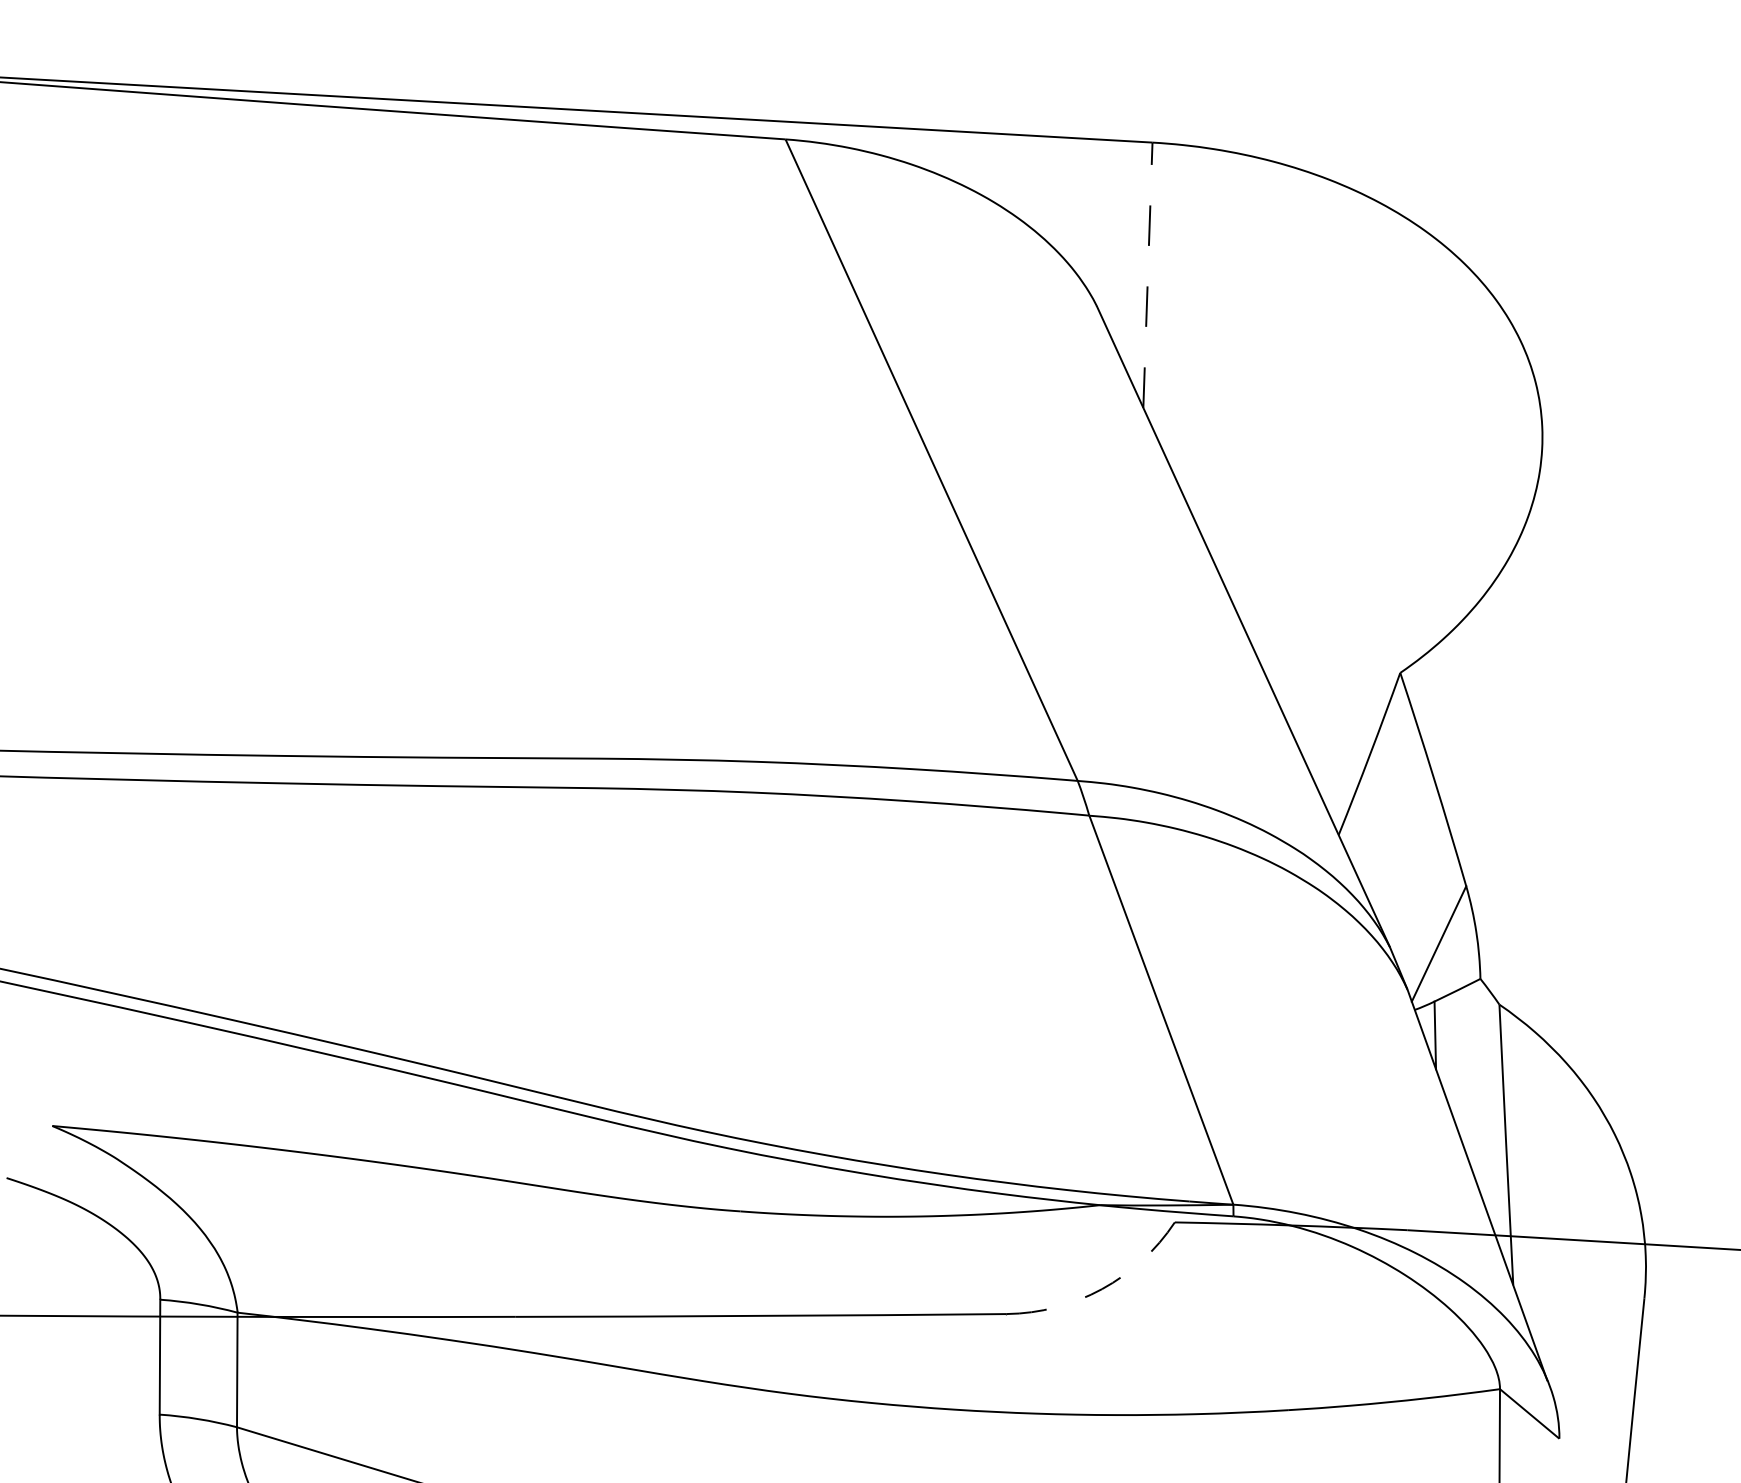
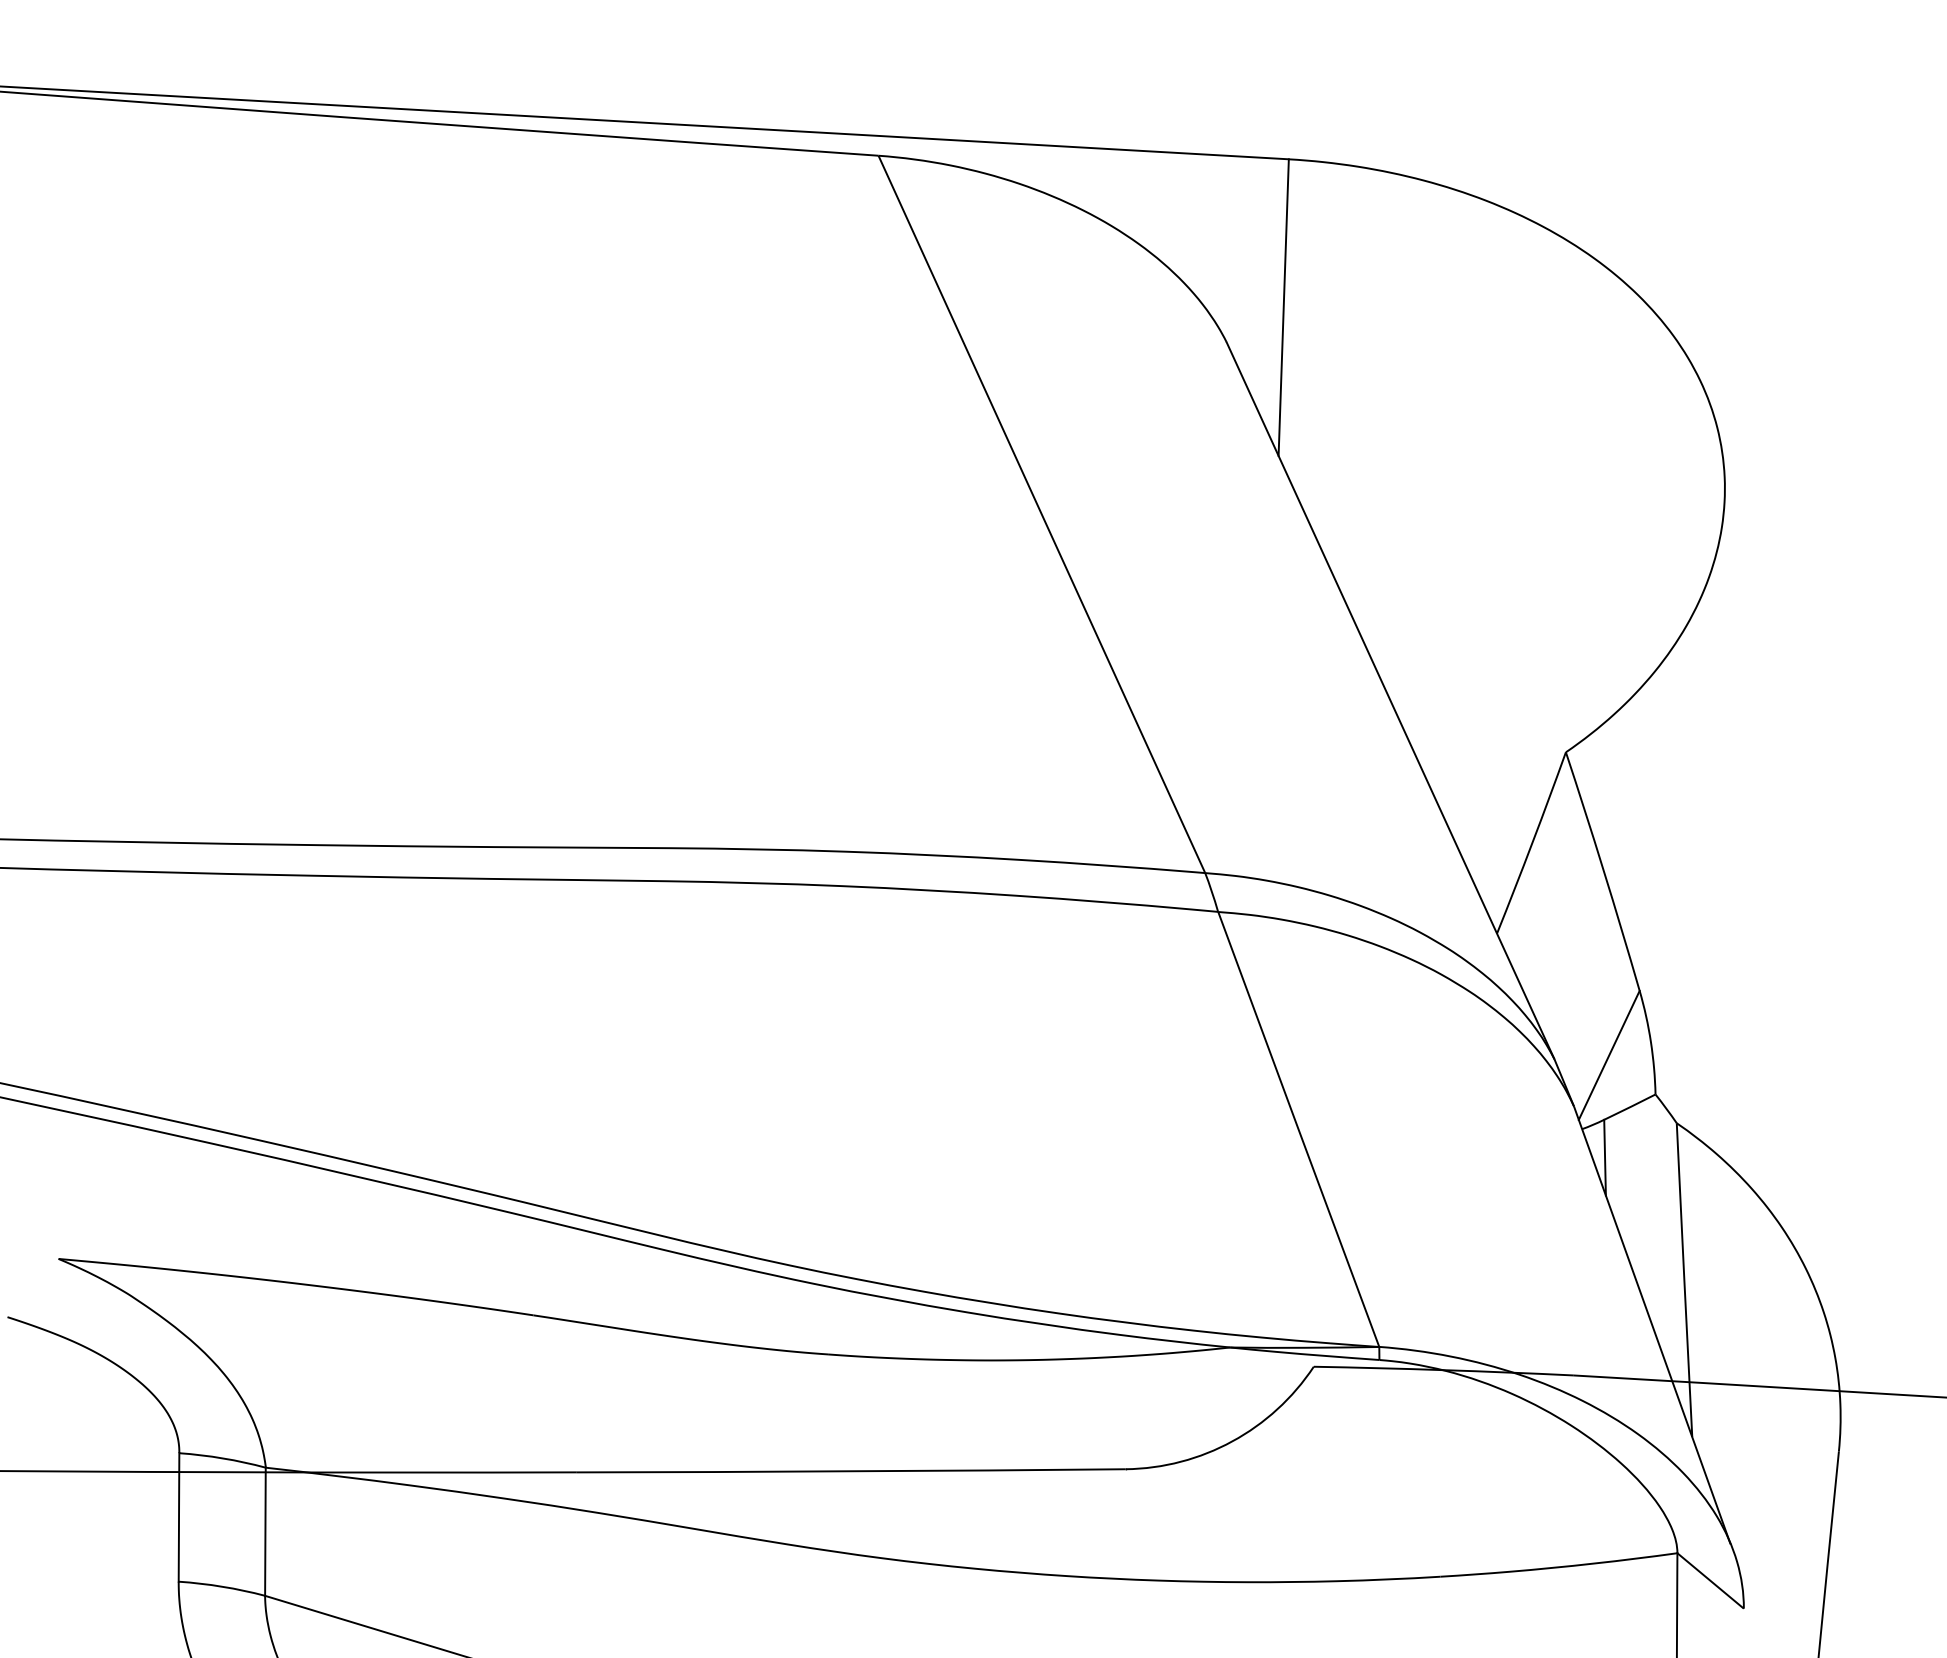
line: (1147, 275) -> (1283, 307), dashed -> solid
arc: (1102, 1289) -> (1232, 1441), dashed -> solid

